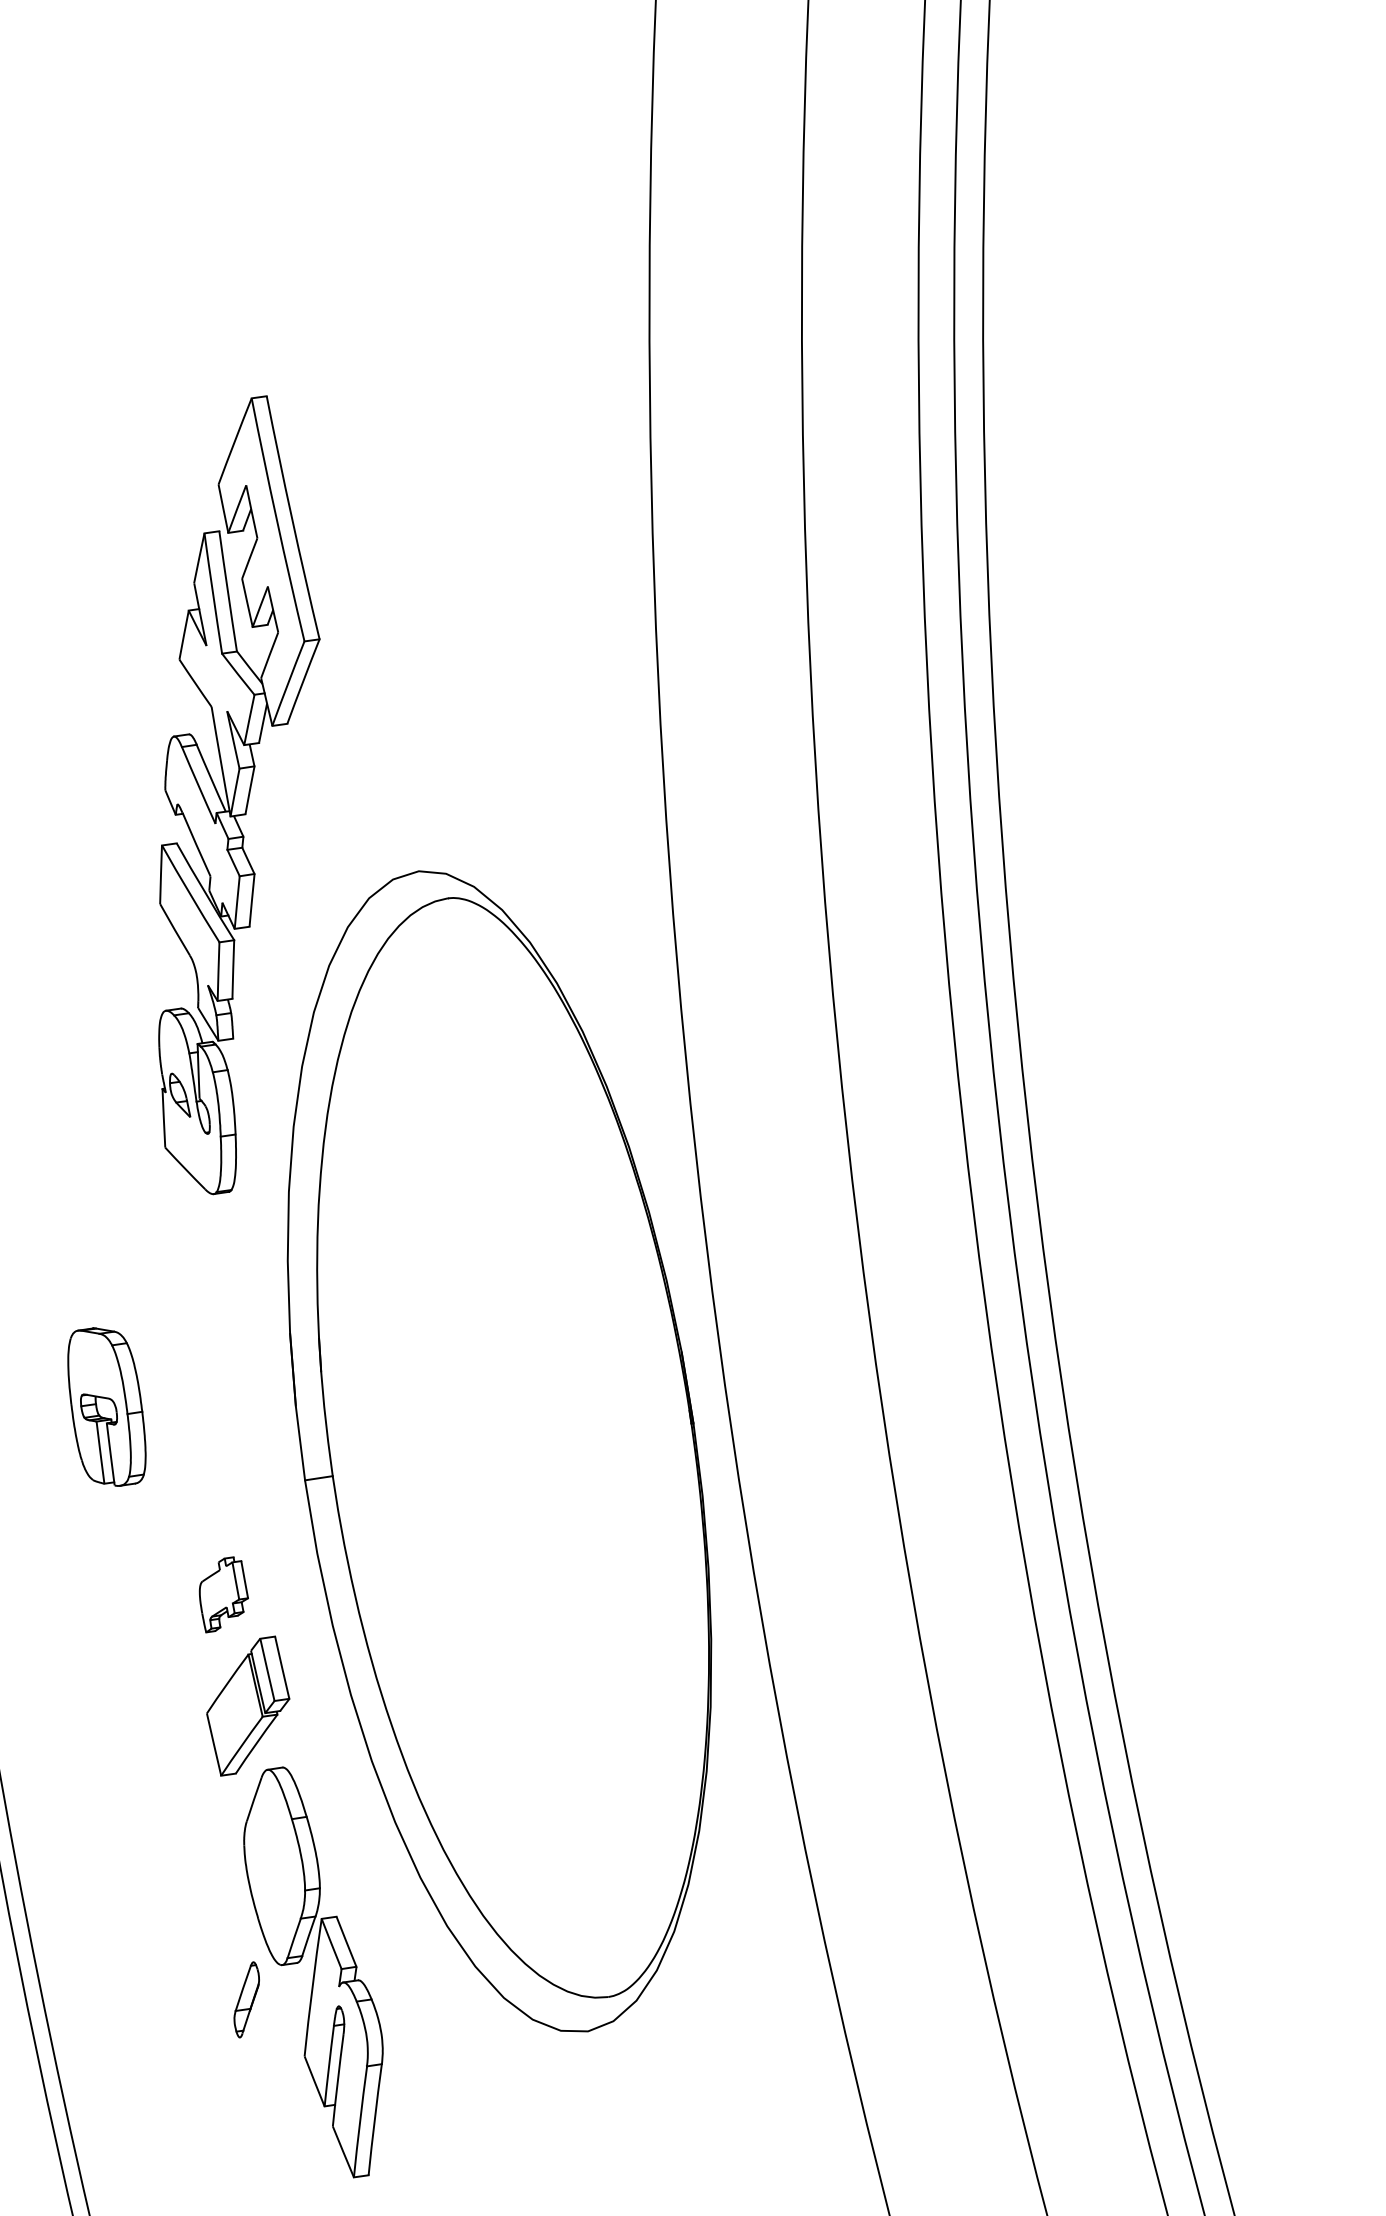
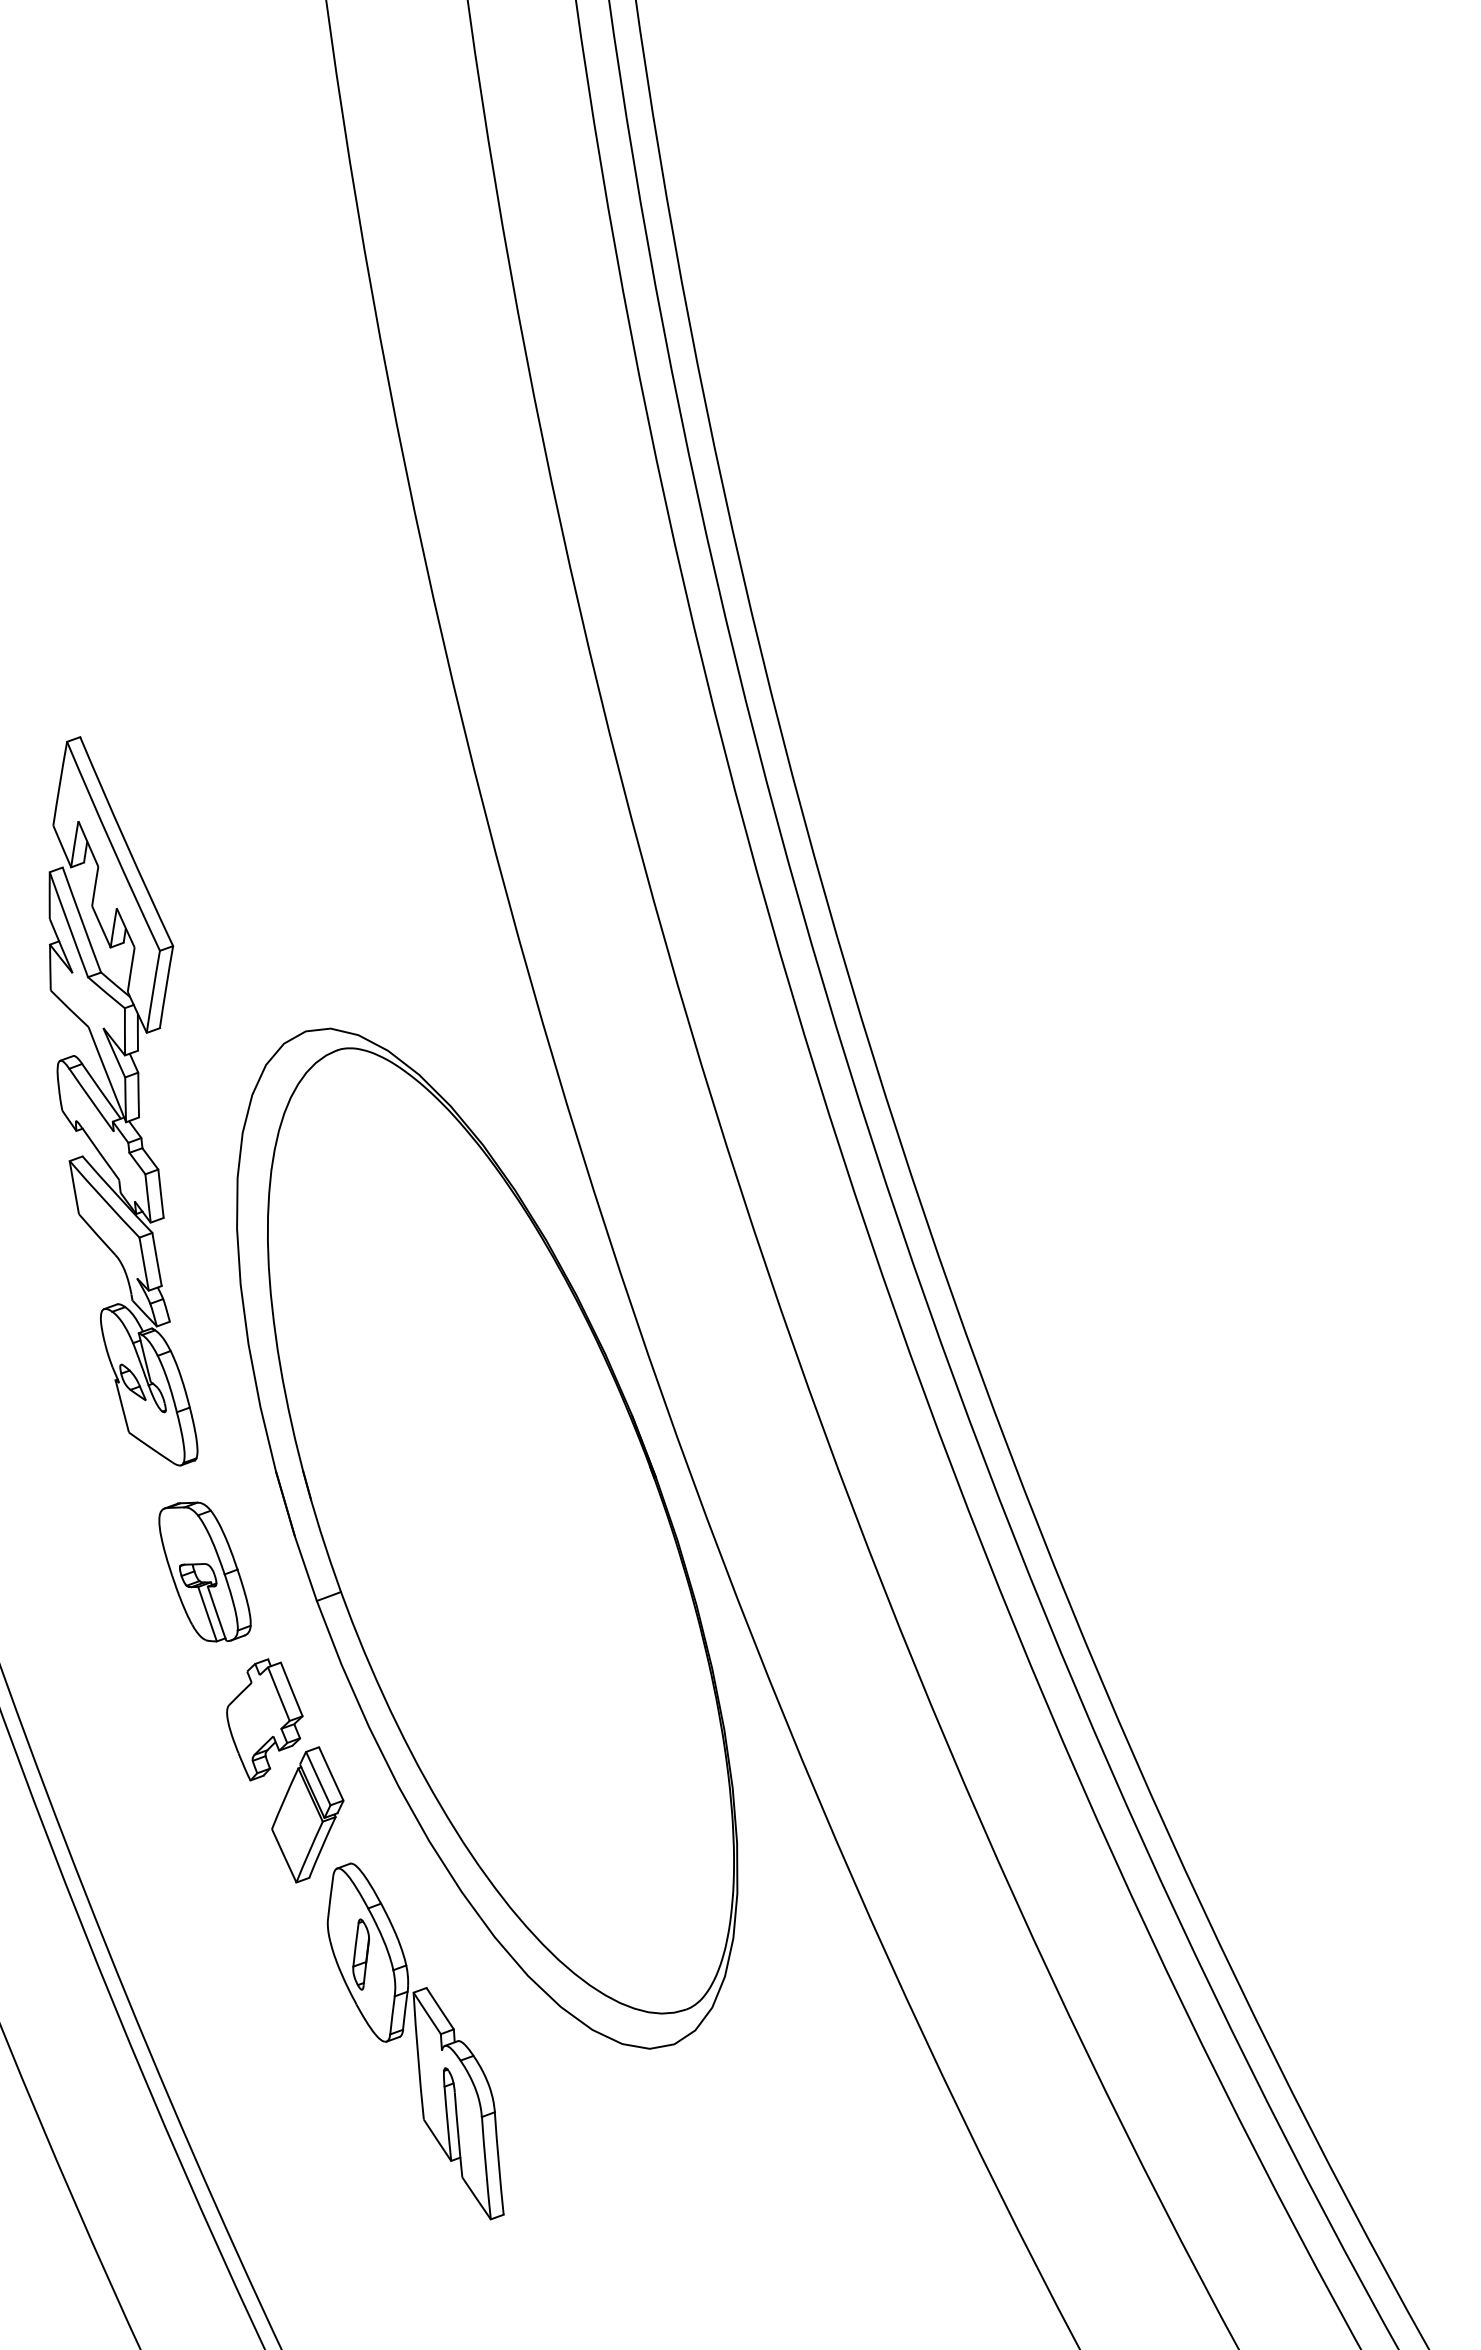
part: (232, 793) -> (123, 1101), moved
part: (106, 1406) -> (204, 1571), moved
part: (223, 1595) -> (264, 1719), size x1.67
part: (247, 1999) -> (361, 1954), moved

